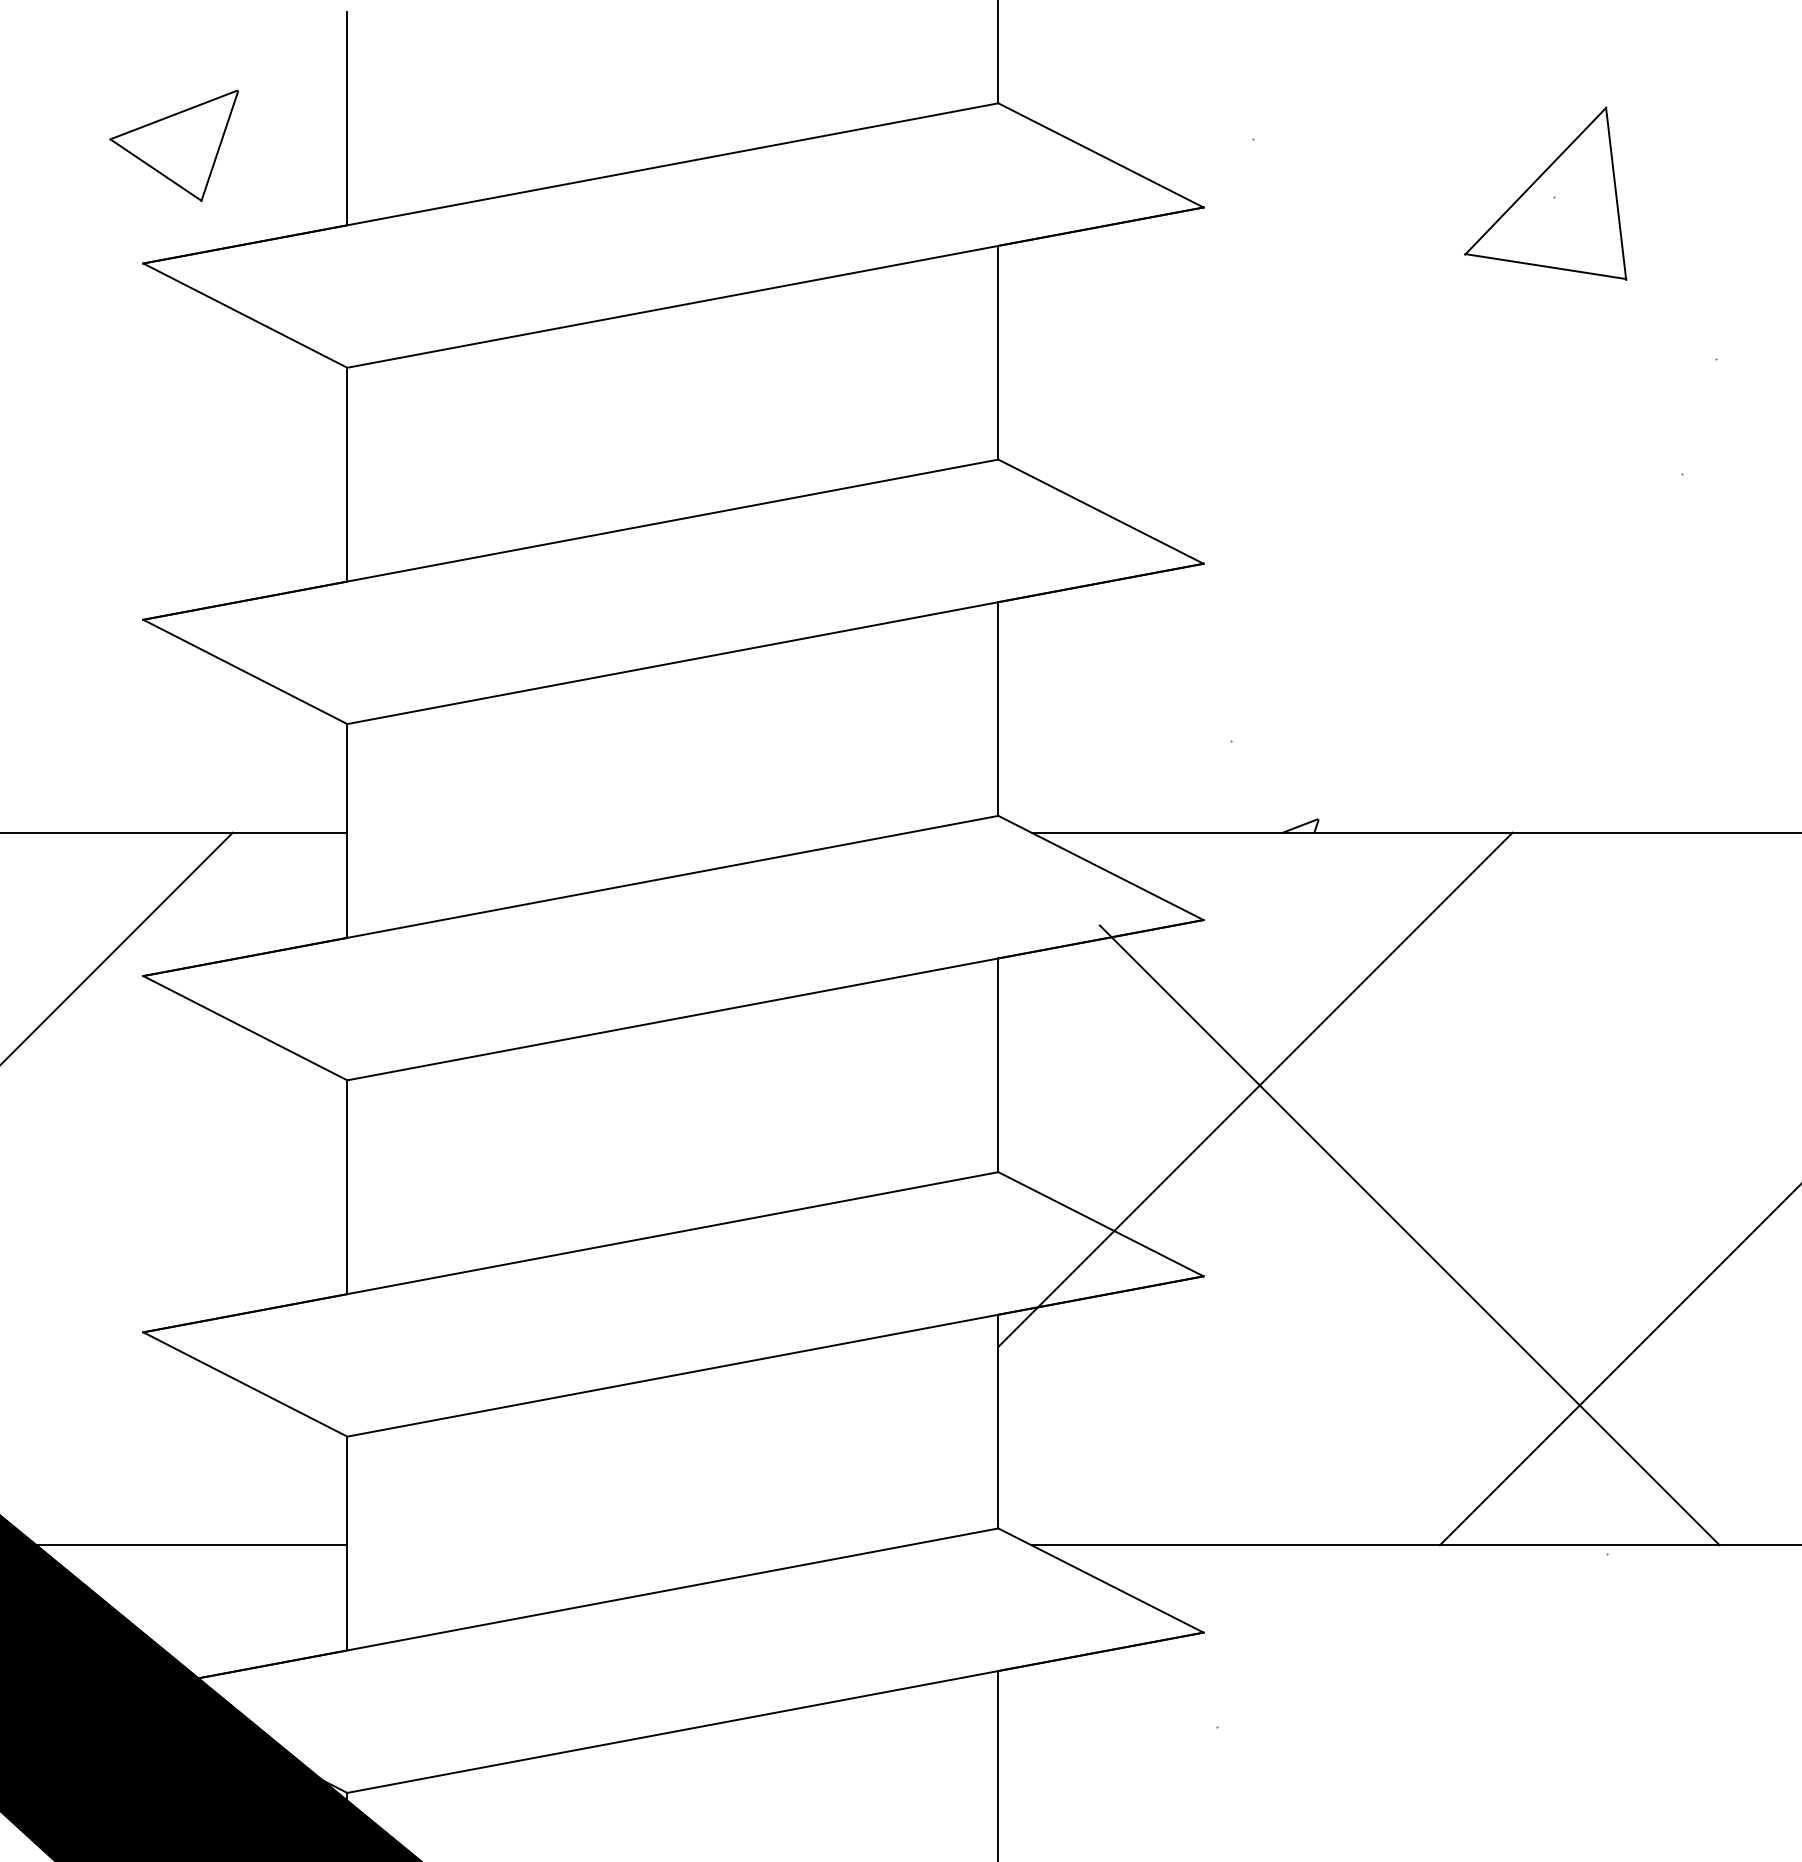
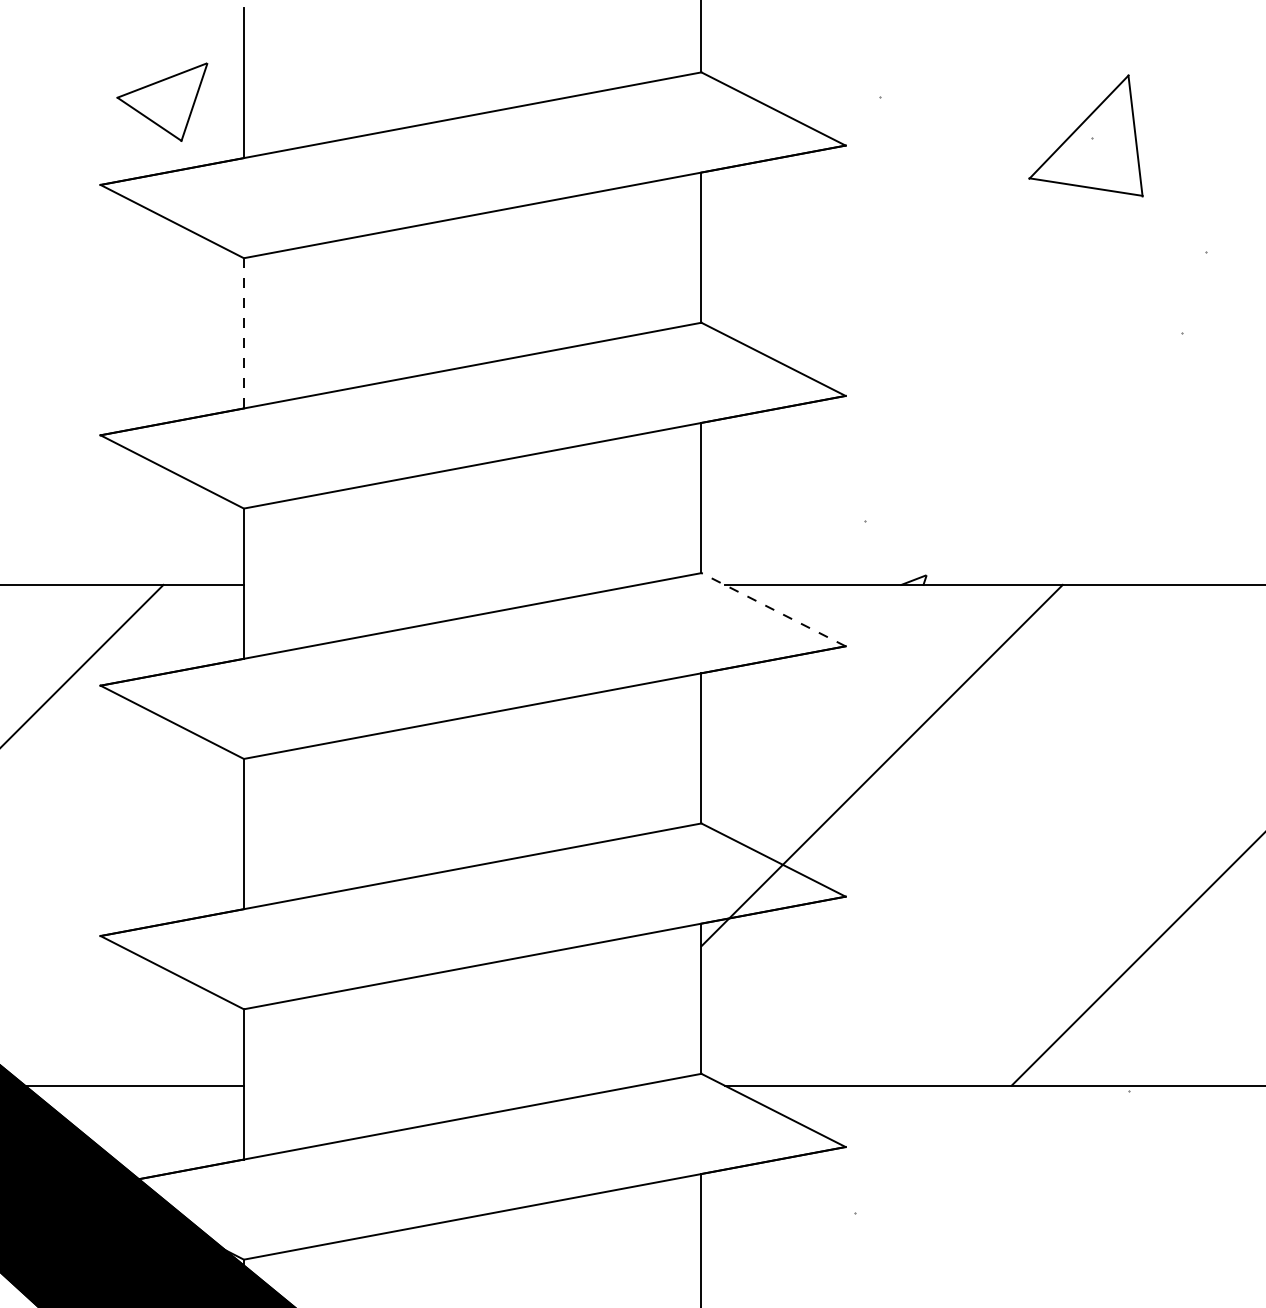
part: (174, 145) -> (162, 102), moved
line: (347, 474) -> (244, 333), solid -> dashed
line: (1100, 867) -> (773, 609), solid -> dashed
line: (1409, 1235) -> (990, 867), removed

